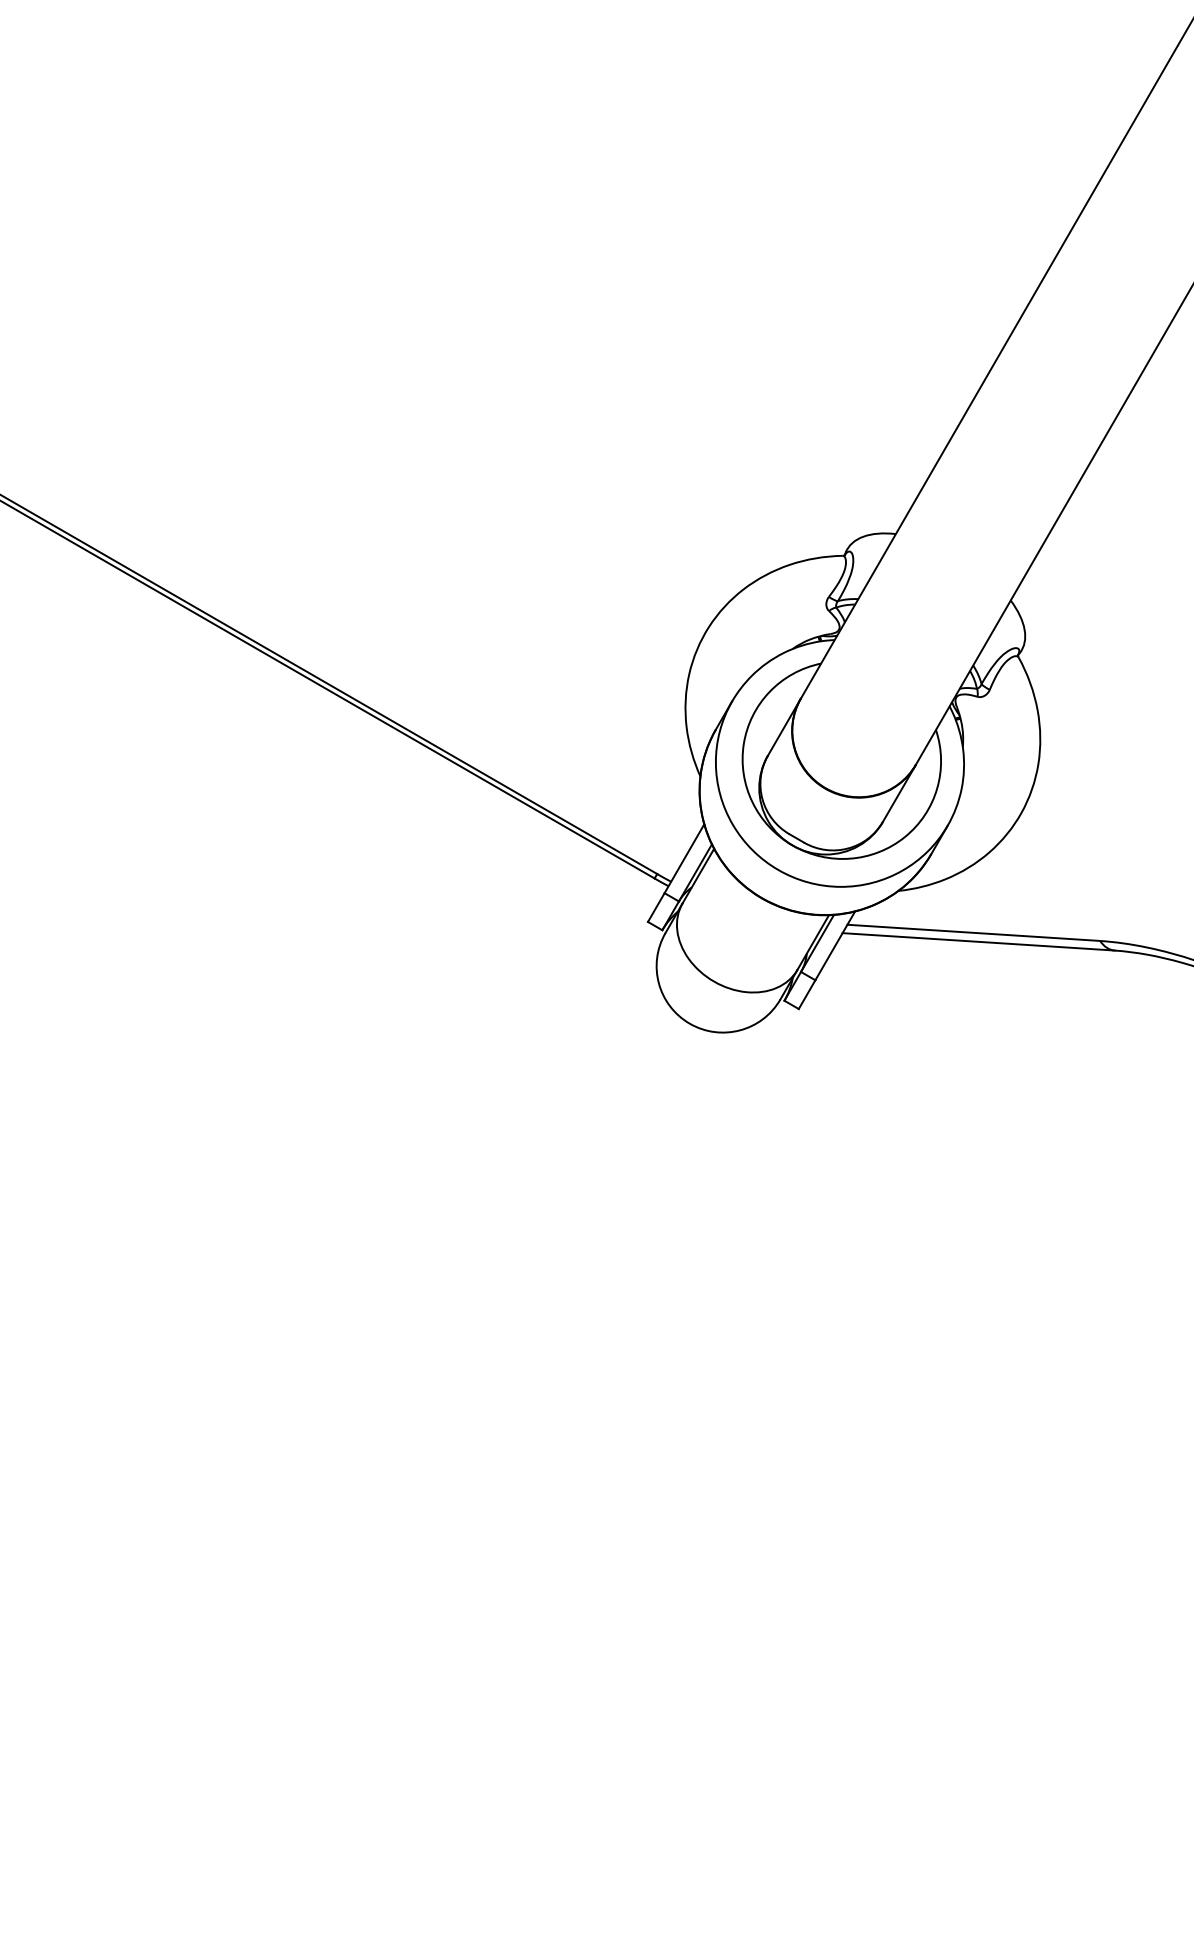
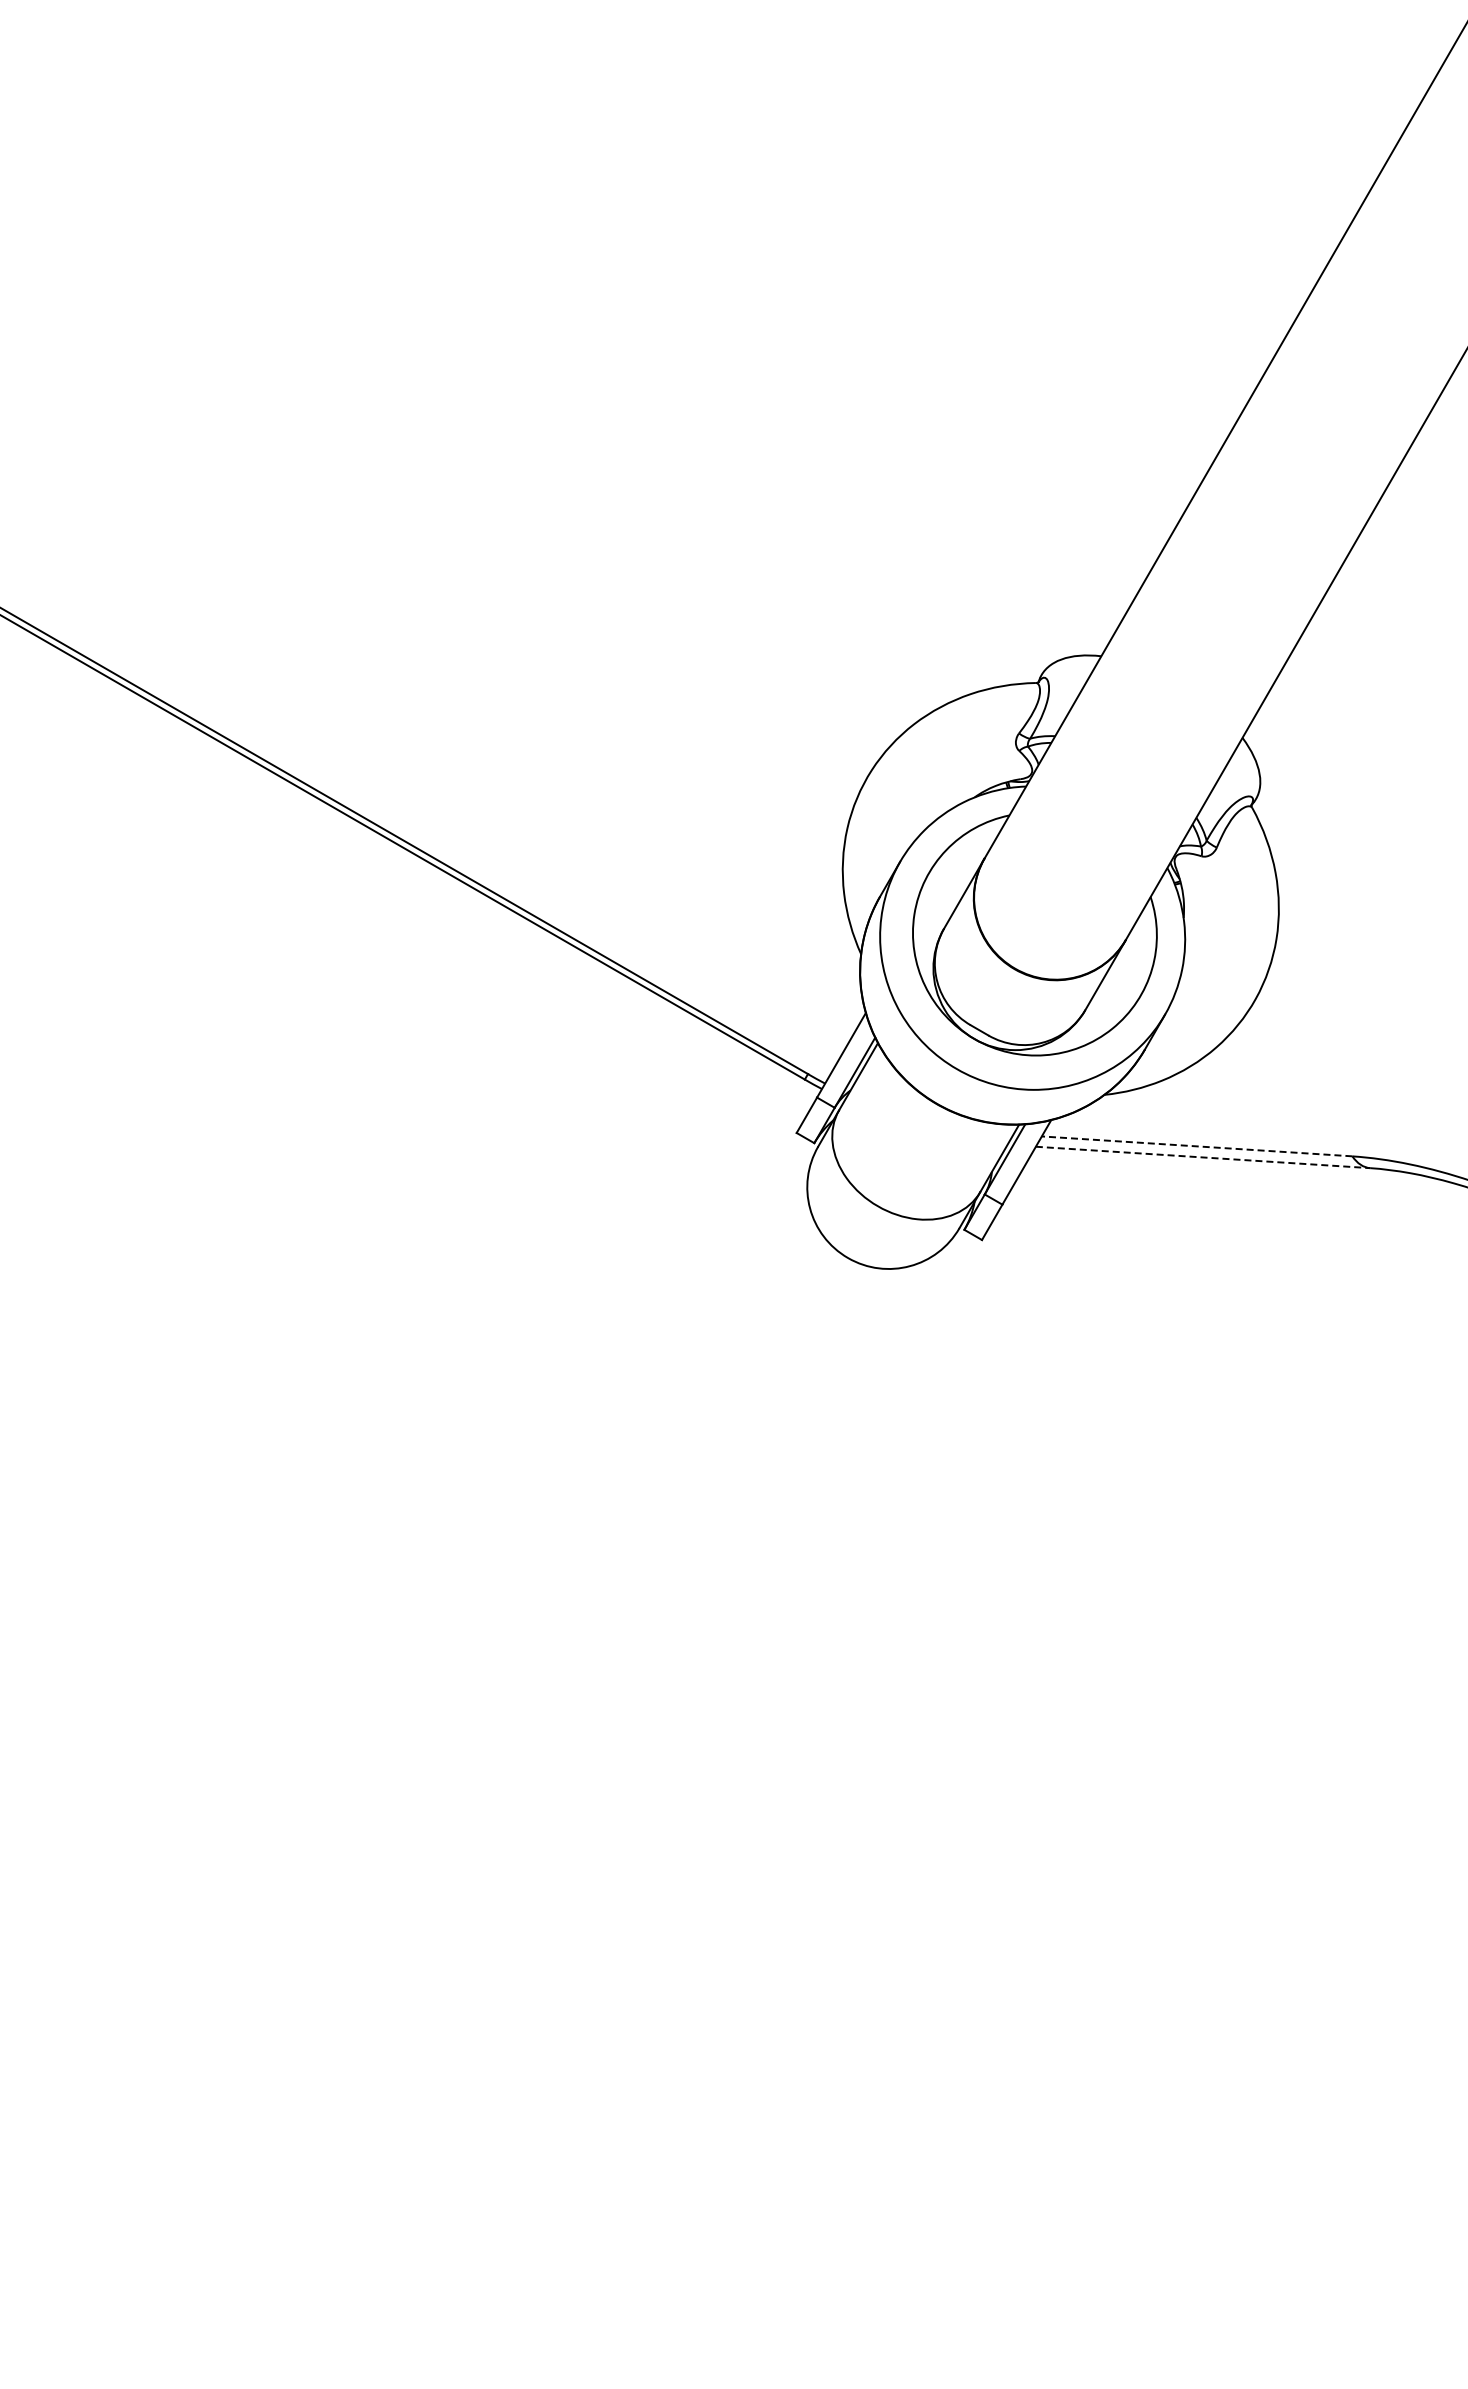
line: (974, 932) -> (1197, 1146), solid -> dashed
line: (978, 941) -> (1203, 1157), solid -> dashed

